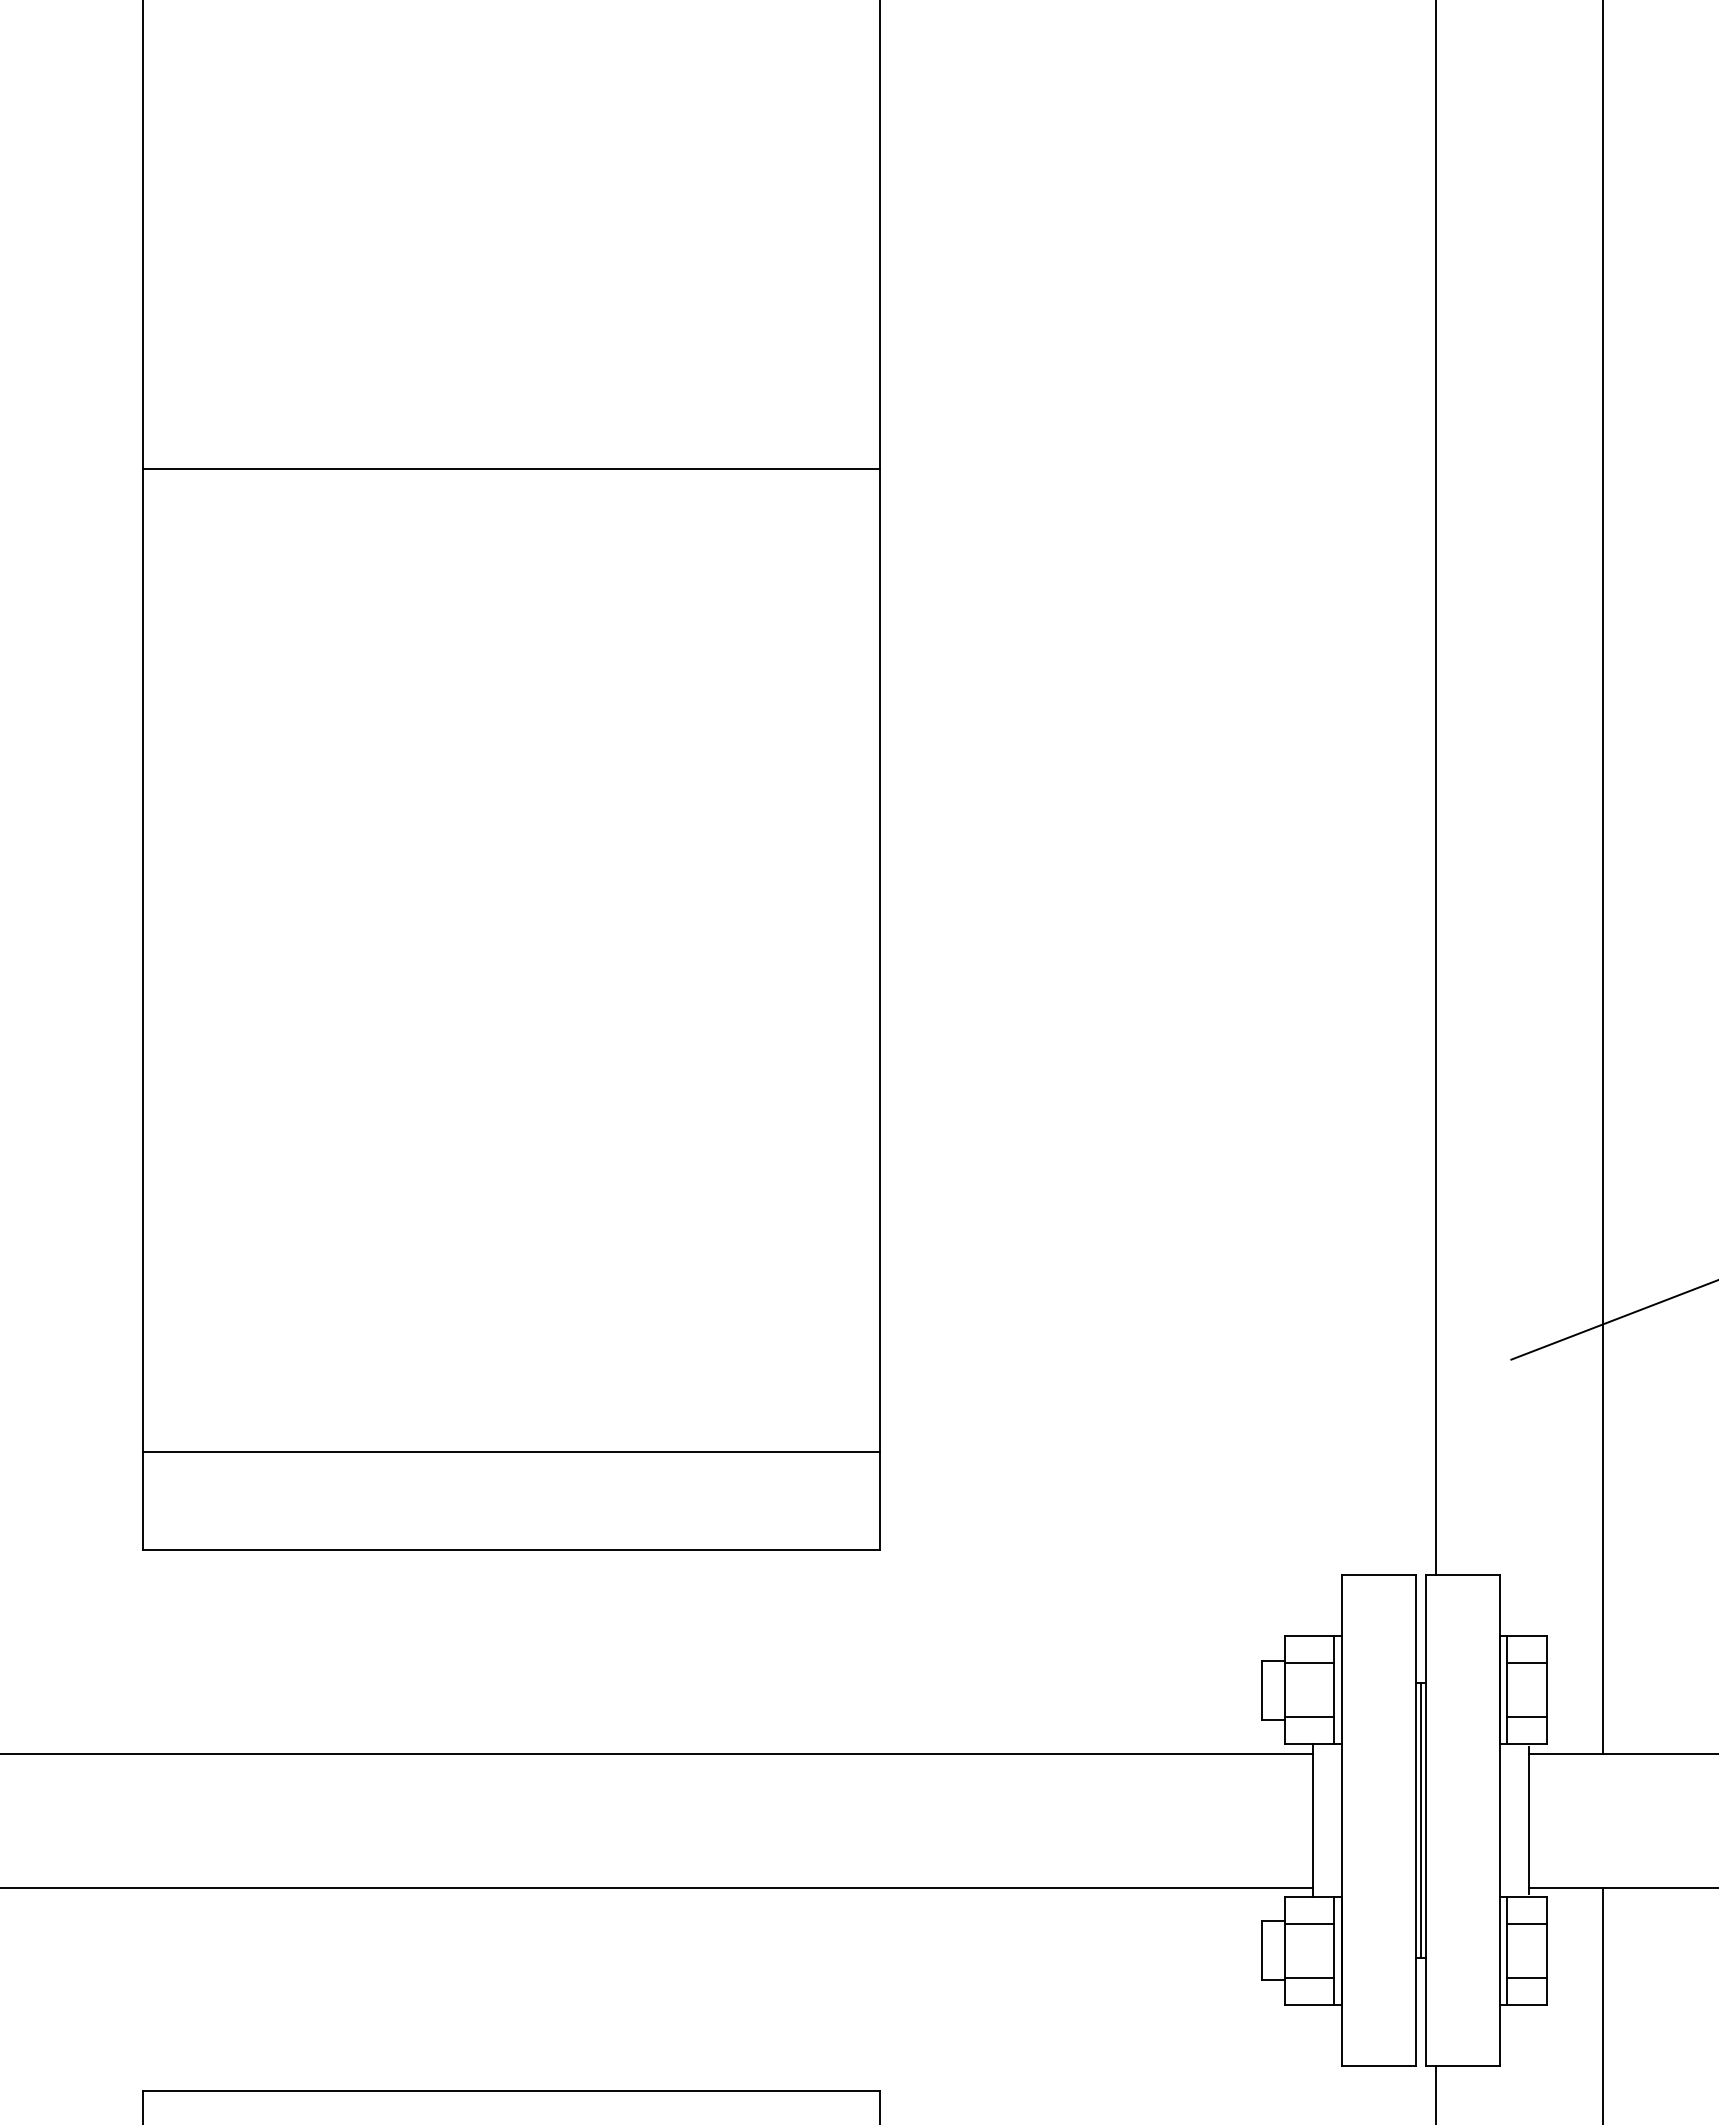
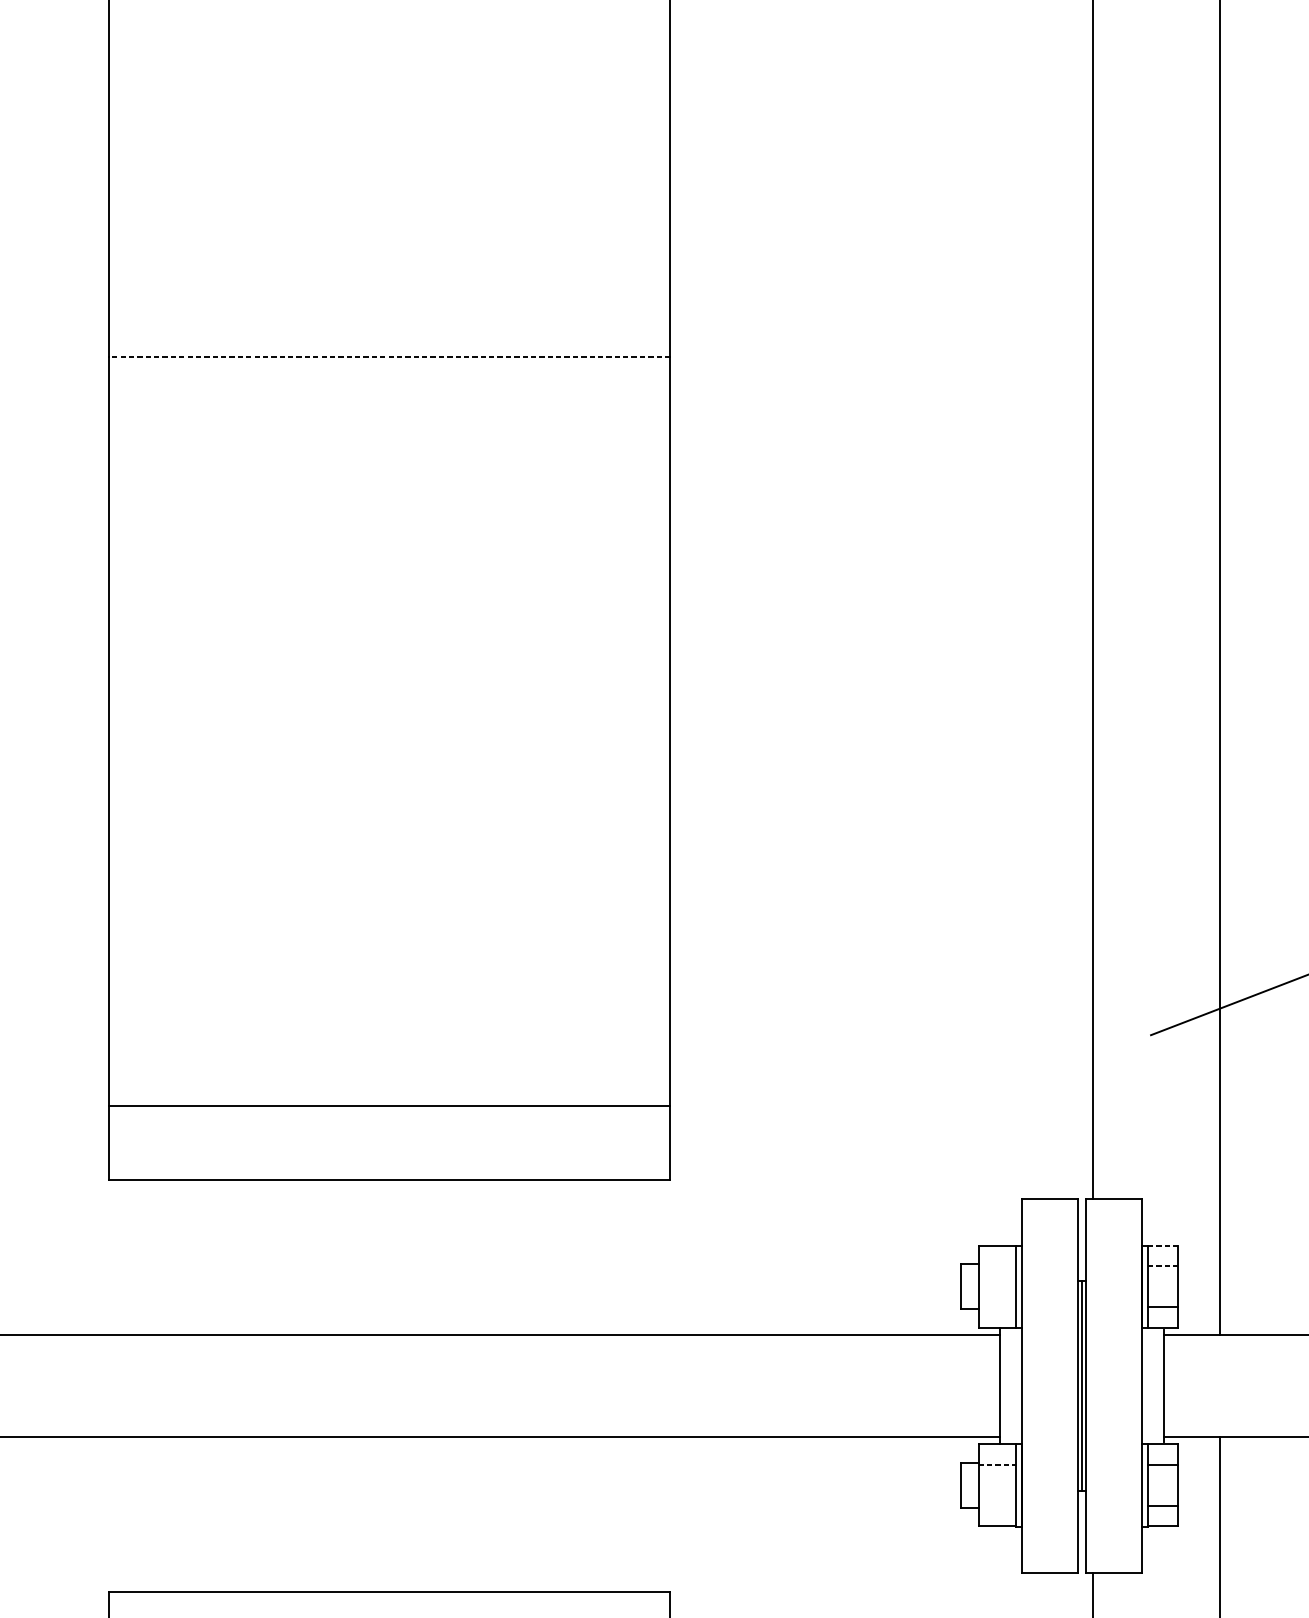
line: (511, 468) -> (389, 356), solid -> dashed
line: (1527, 1636) -> (1163, 1246), solid -> dashed
line: (1309, 1663) -> (997, 1266), removed
line: (1527, 1663) -> (1163, 1266), solid -> dashed
line: (1309, 1717) -> (997, 1307), removed
line: (1309, 1923) -> (997, 1464), solid -> dashed
line: (1309, 1977) -> (997, 1505), removed

